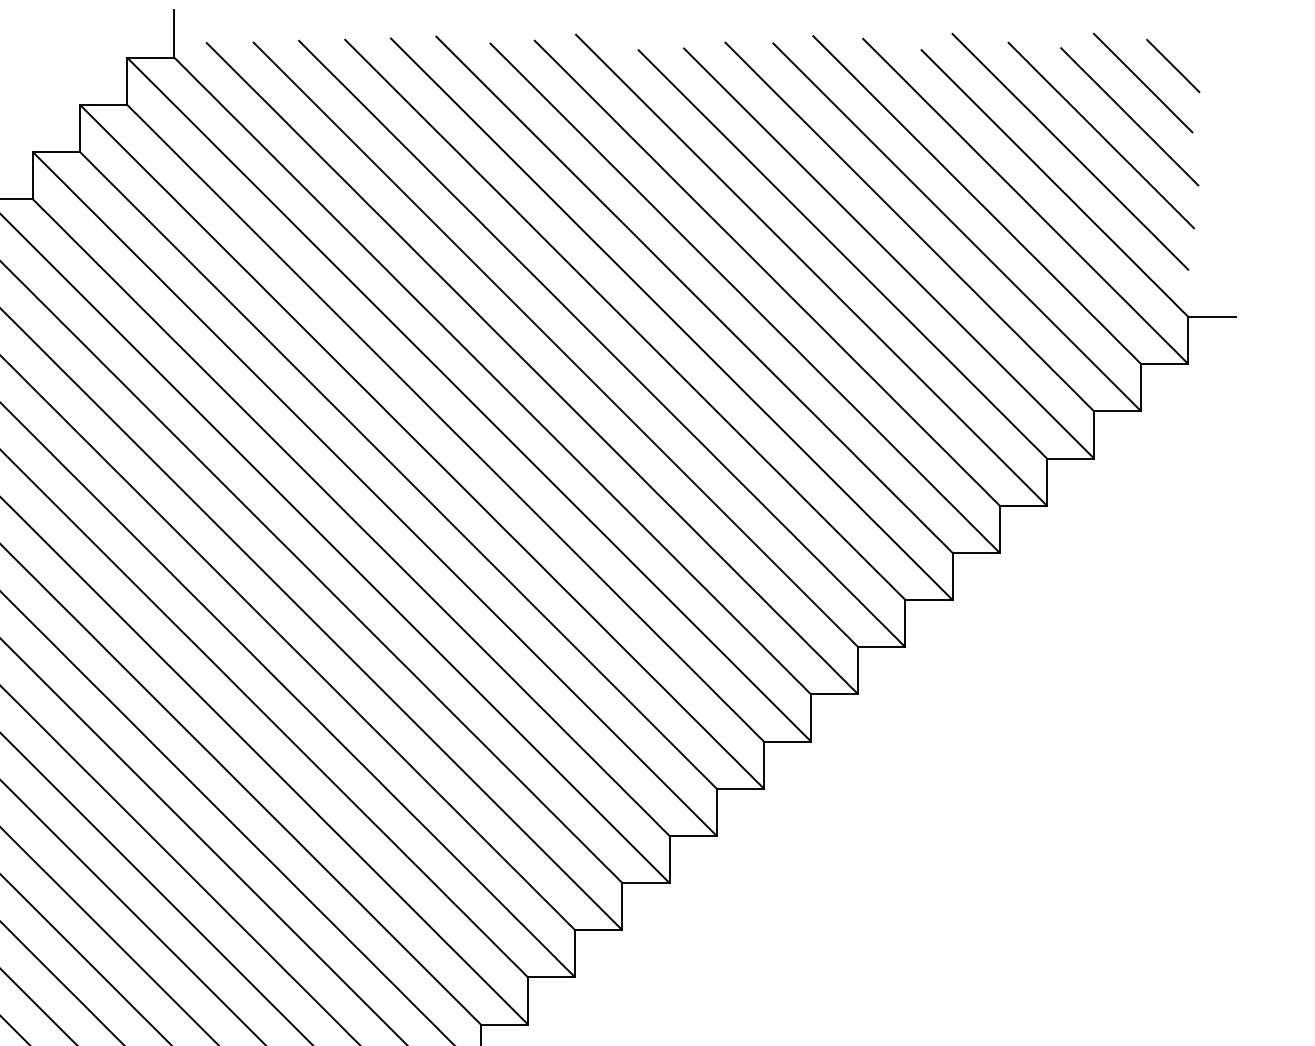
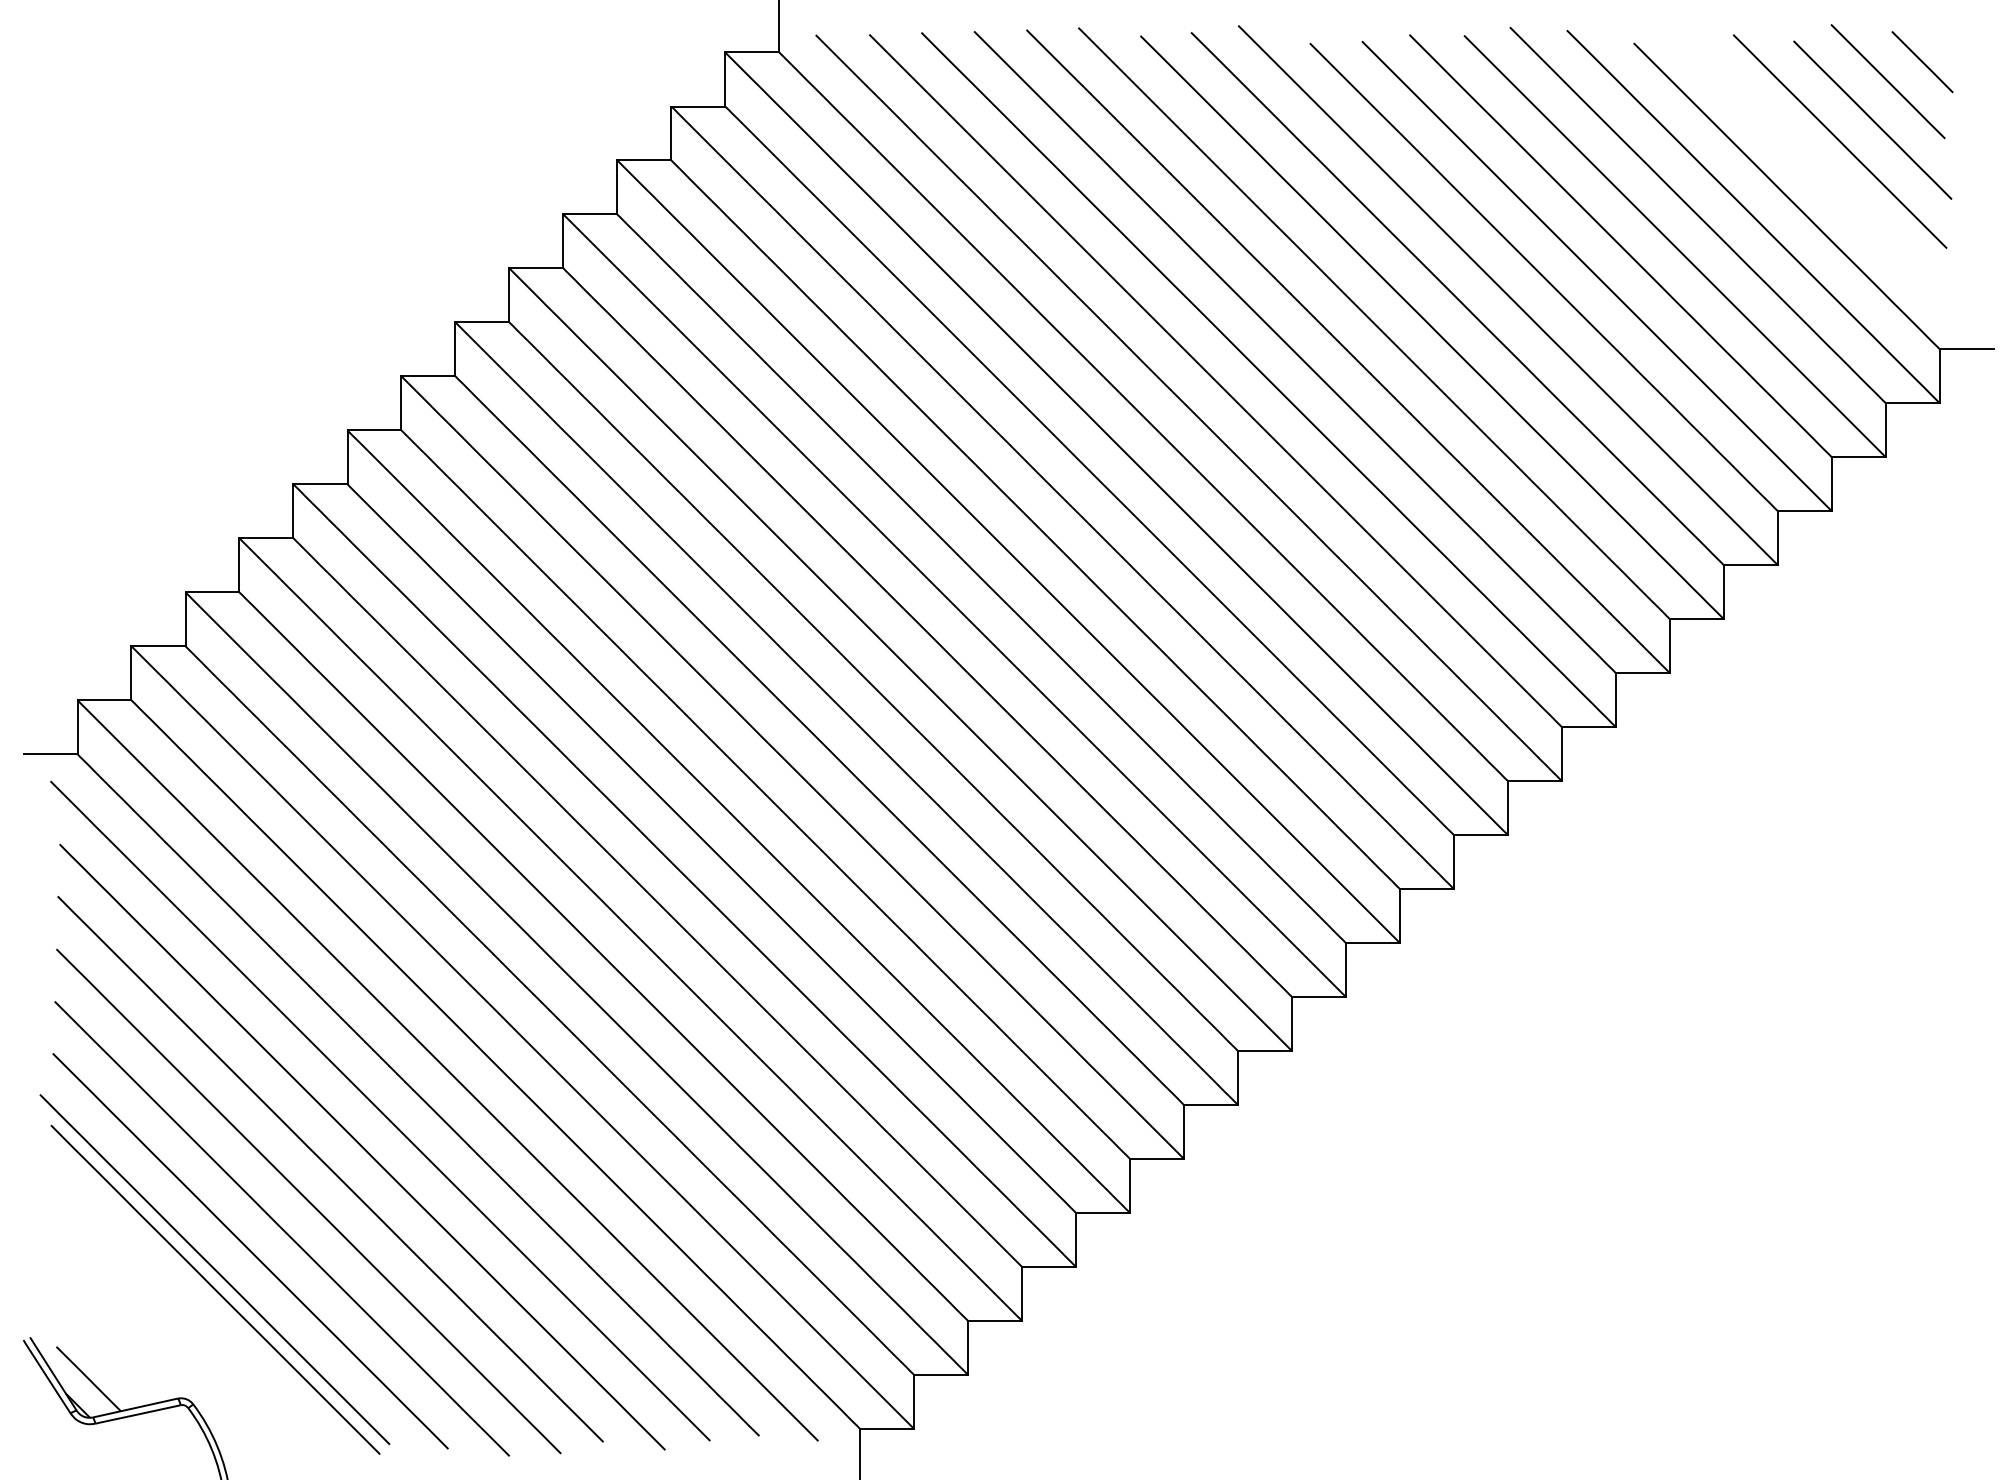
line: (1070, 151) -> (1804, 160), removed

